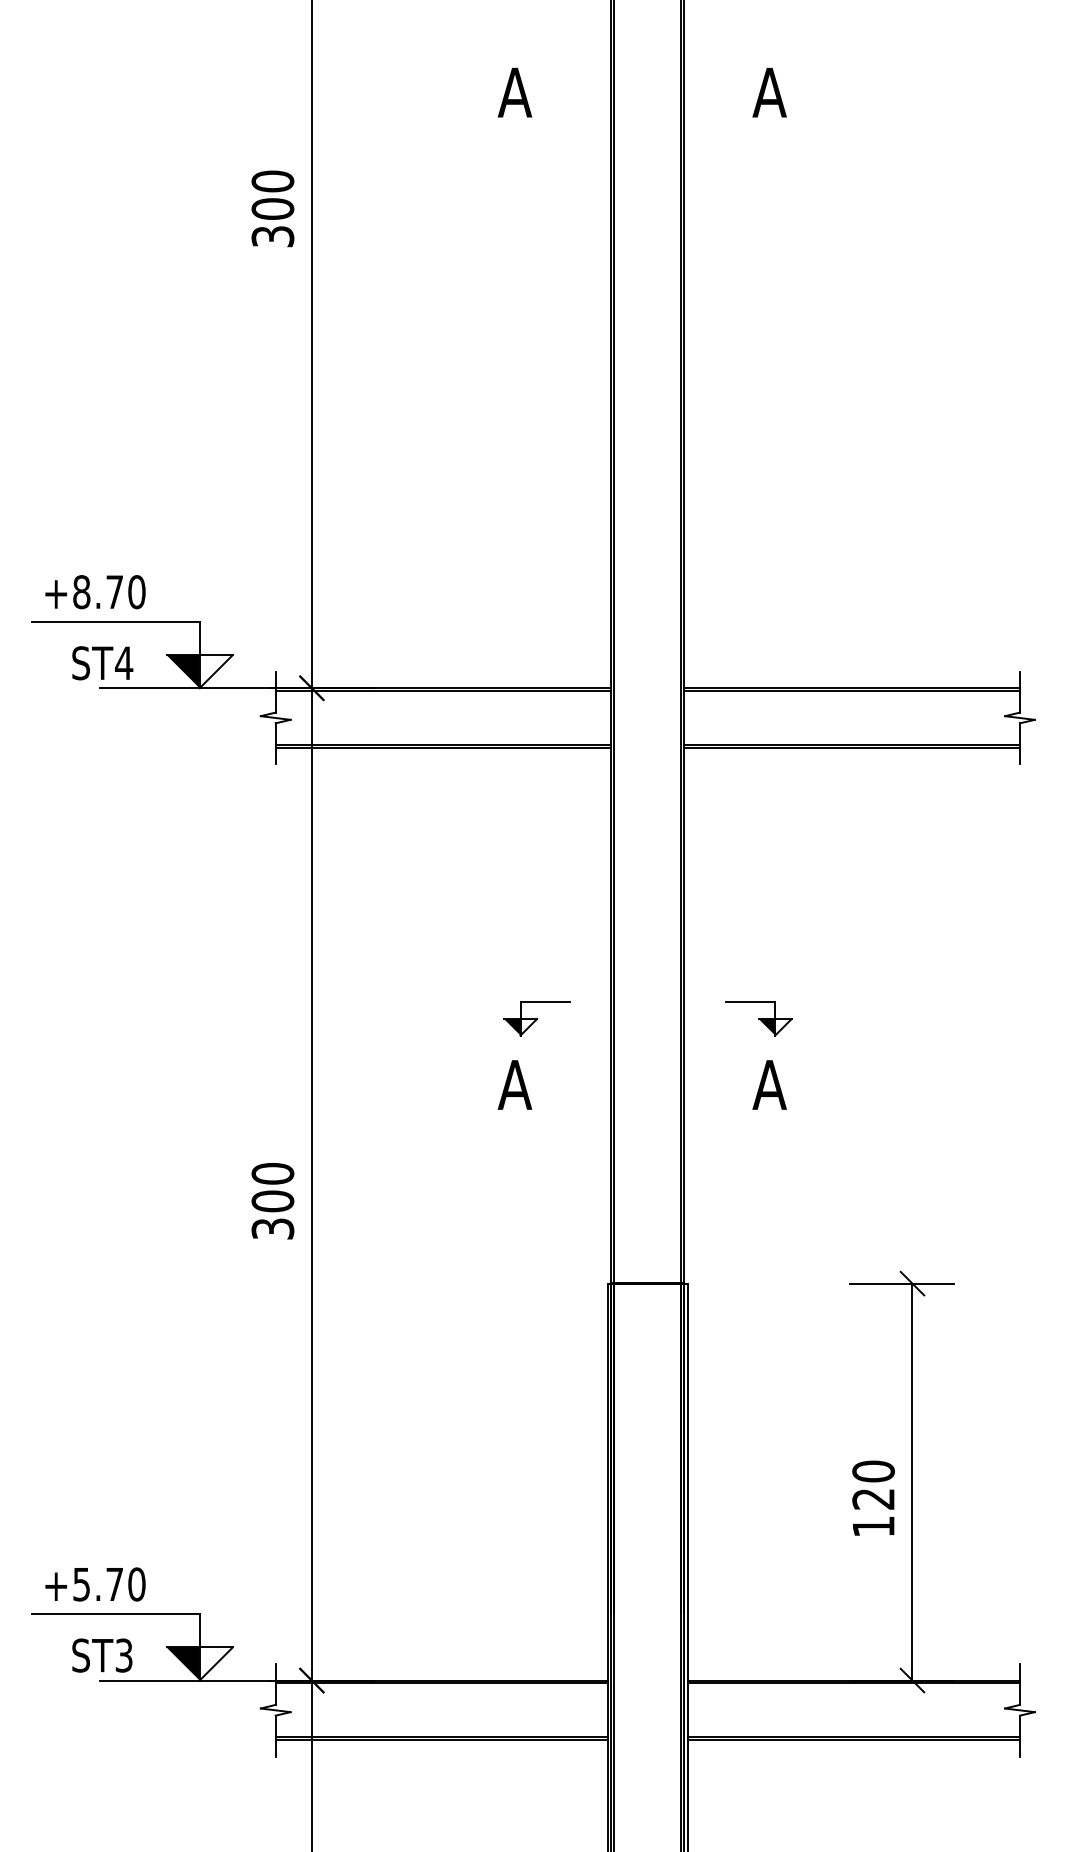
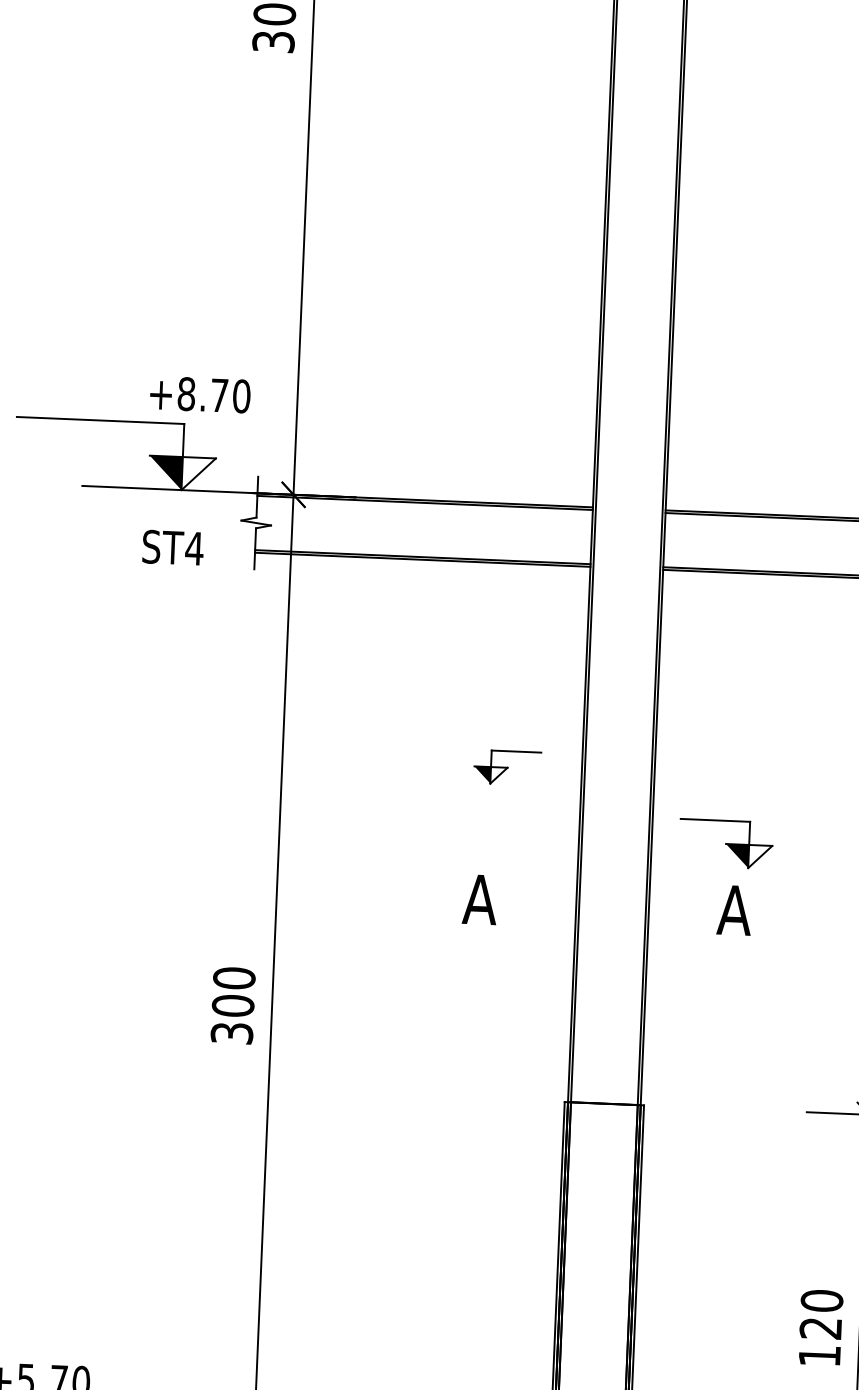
text: (95, 592) -> (200, 395), moved
text: (102, 663) -> (172, 548), moved
part: (536, 1018) -> (507, 767), moved
part: (758, 1018) -> (726, 843), size x1.4

